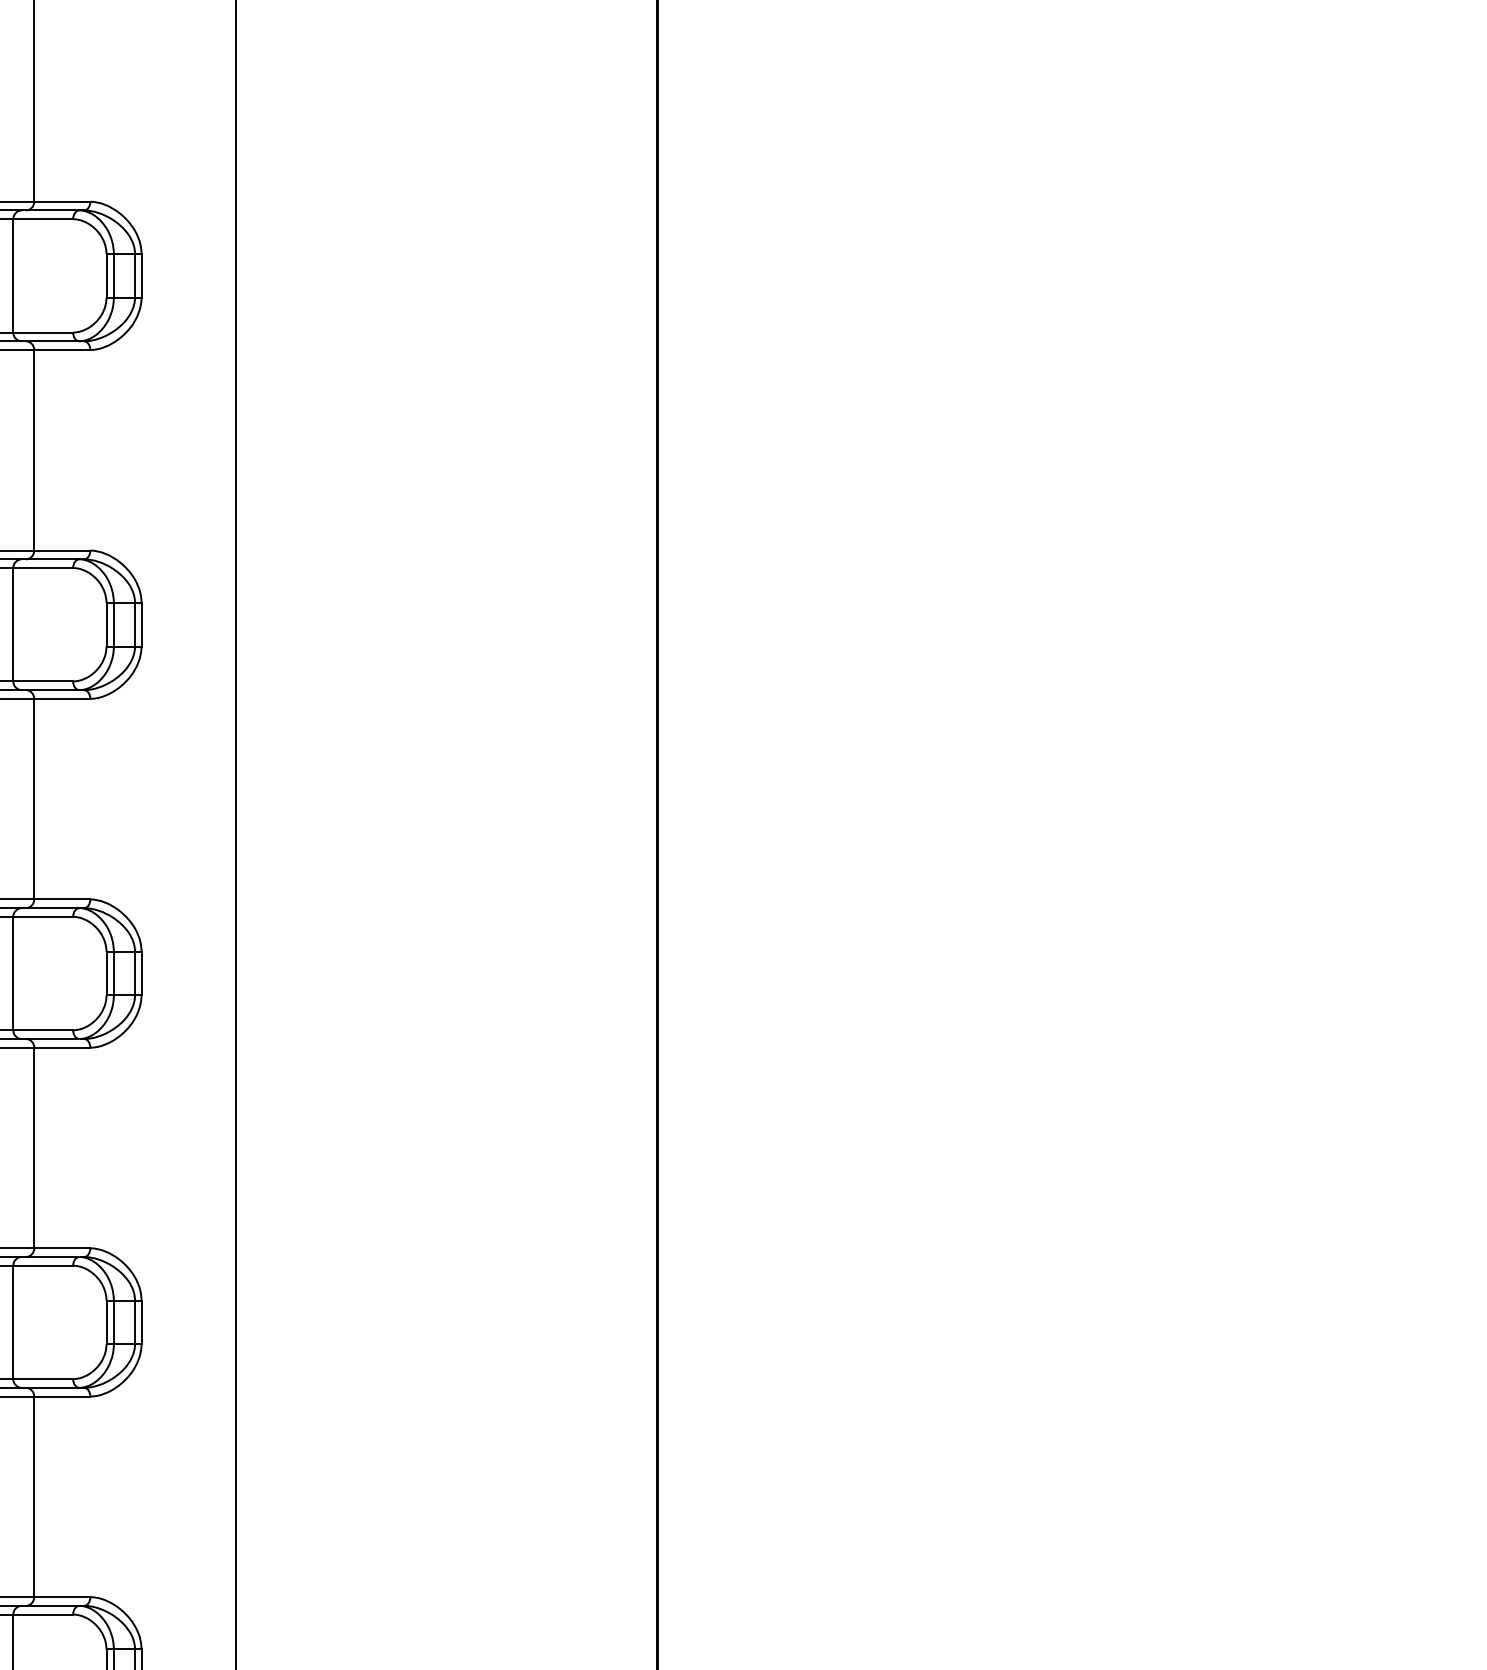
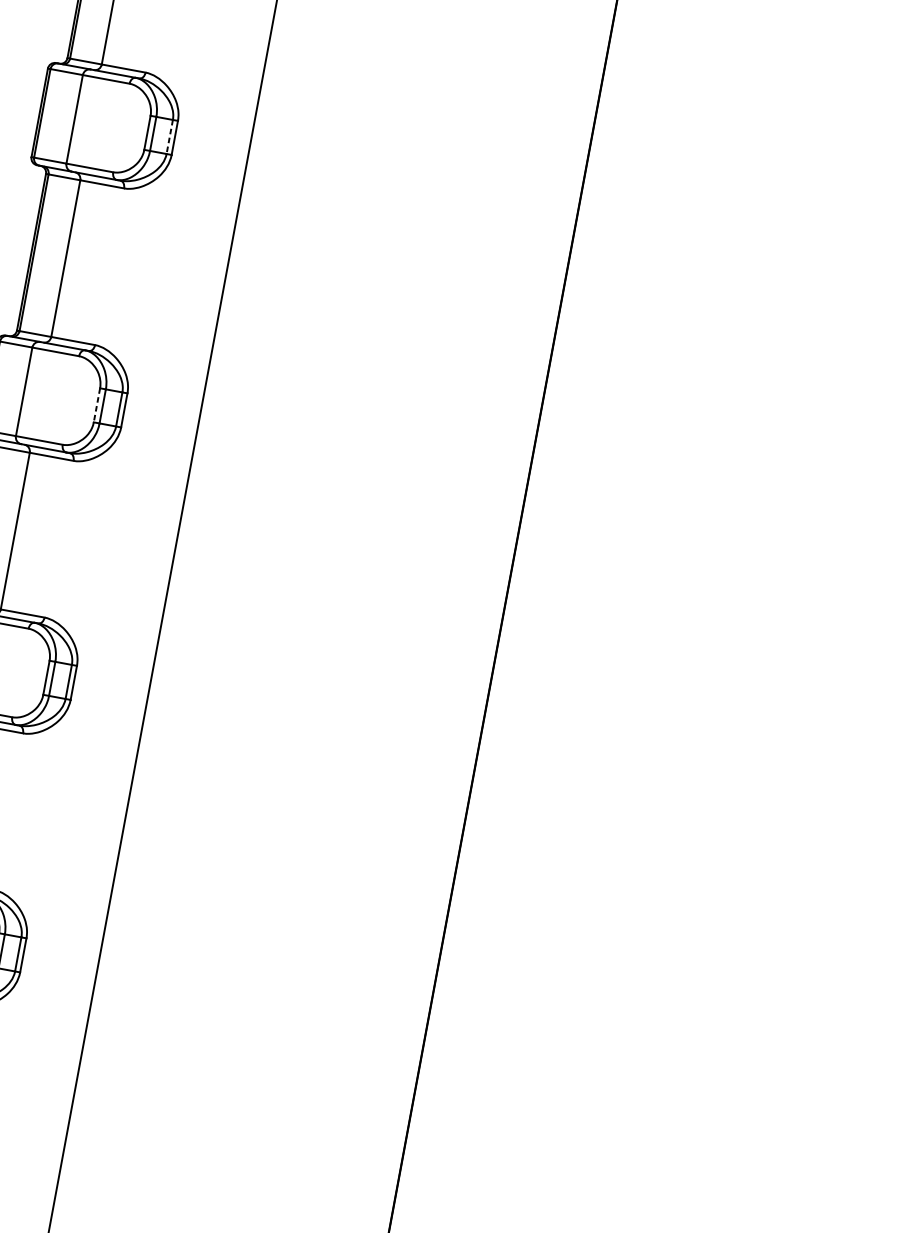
line: (135, 275) -> (170, 136), solid -> dashed
line: (106, 624) -> (97, 405), solid -> dashed

